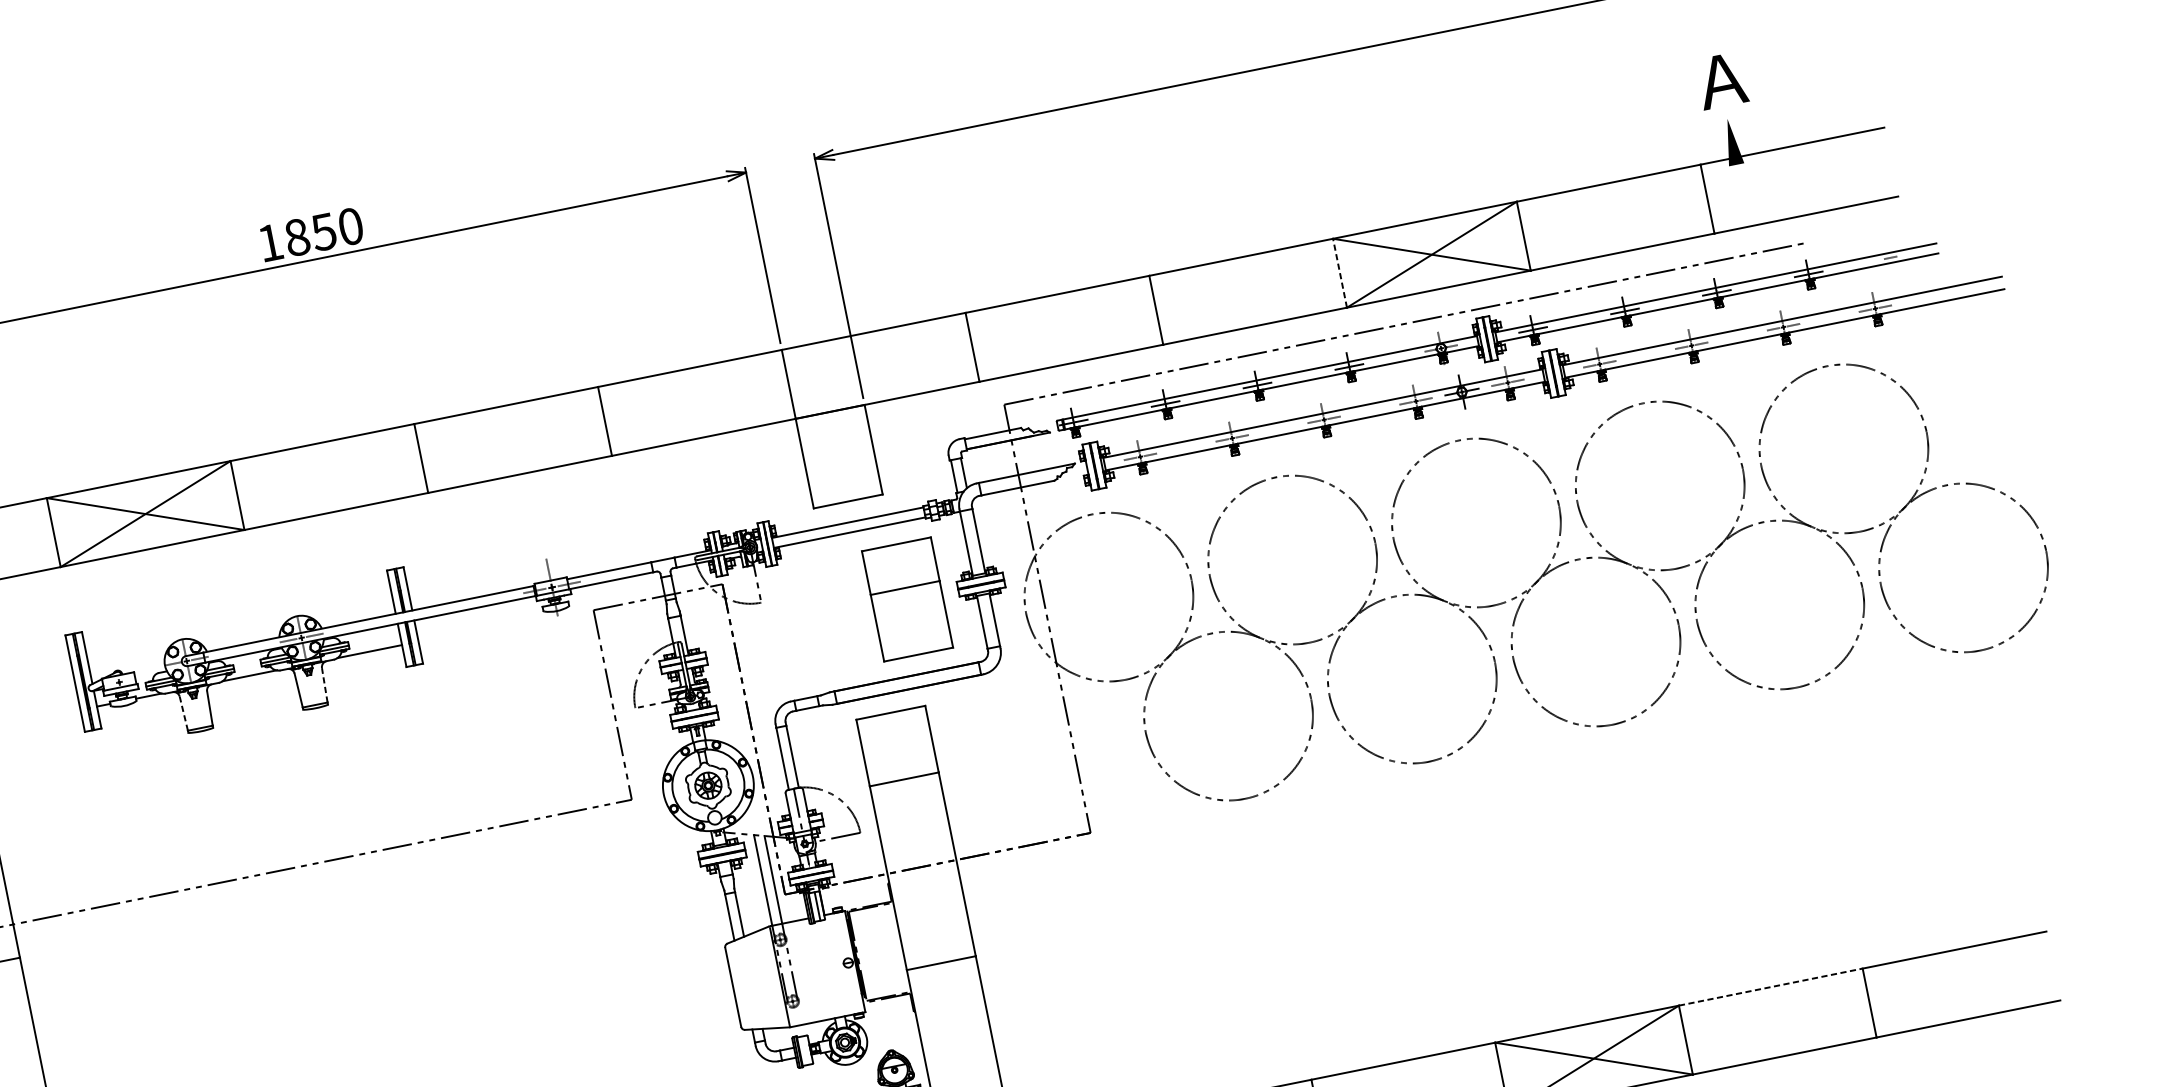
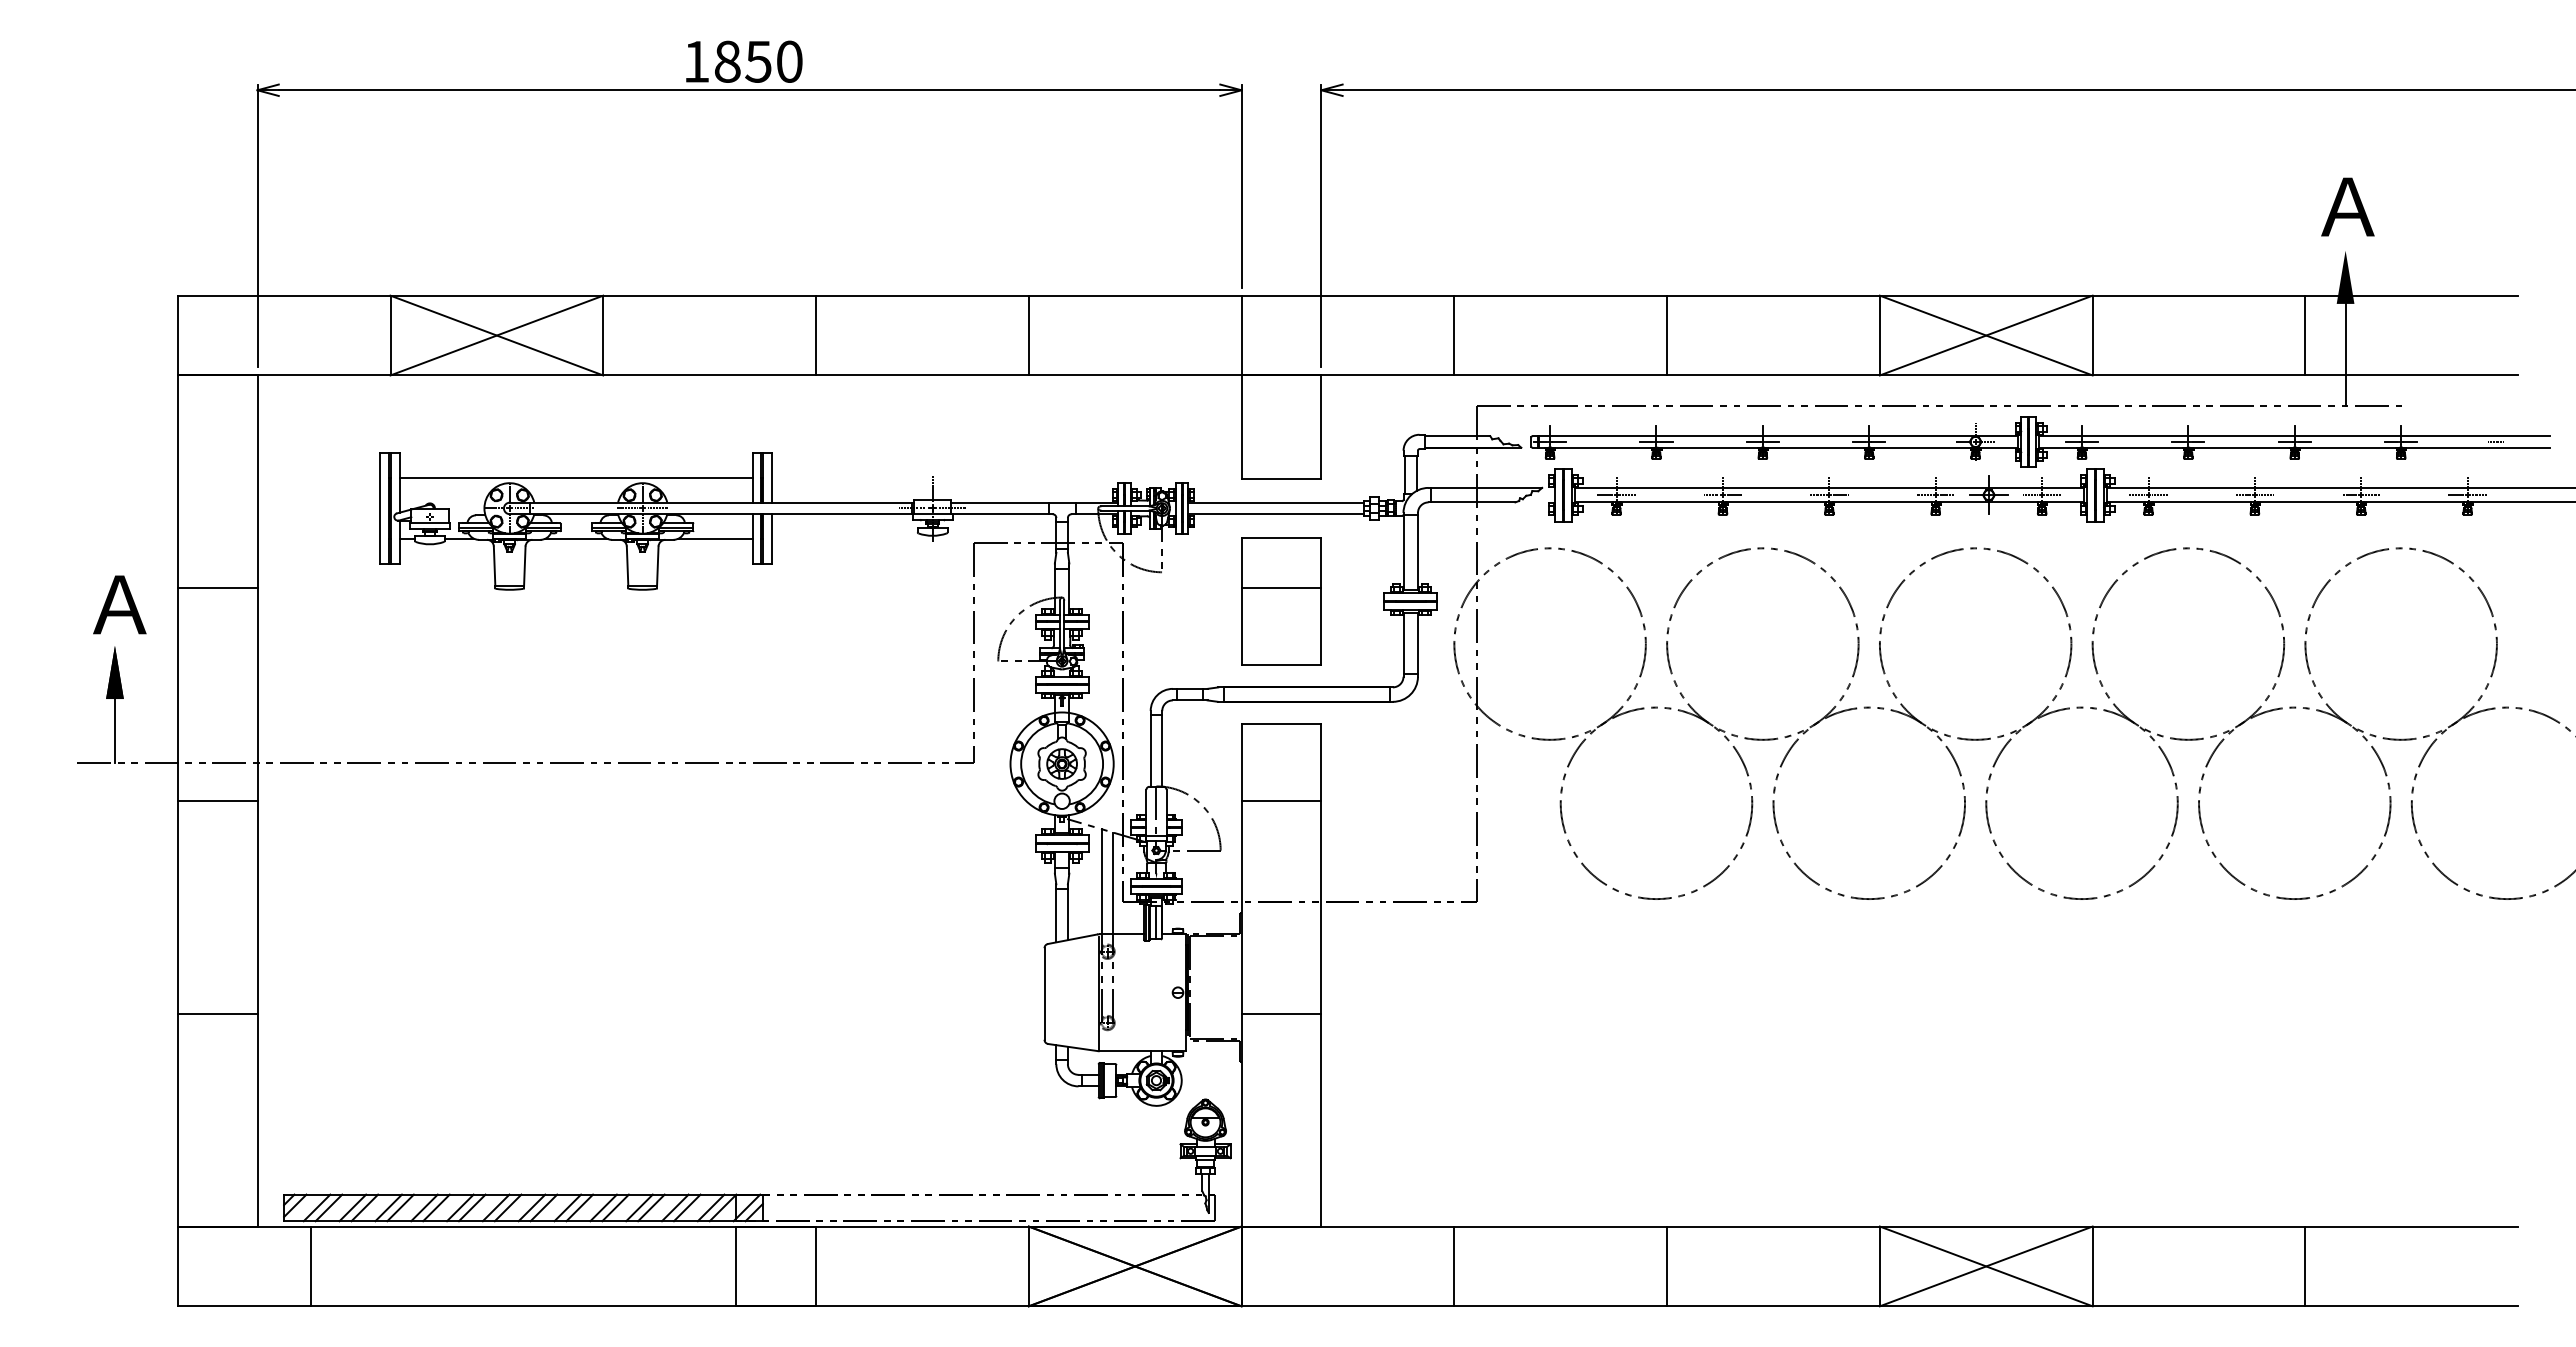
line: (1745, 208) -> (2345, 354), added
line: (1339, 273) -> (1879, 335), dashed -> solid
part: (907, 599) -> (1281, 601), moved
line: (238, 623) -> (575, 478), added
line: (324, 685) -> (657, 566), dashed -> solid
line: (183, 713) -> (494, 566), dashed -> solid
line: (1771, 987) -> (2199, 1226), dashed -> solid

